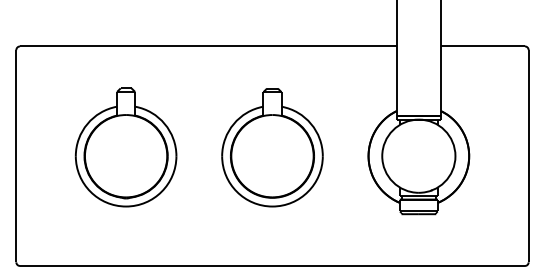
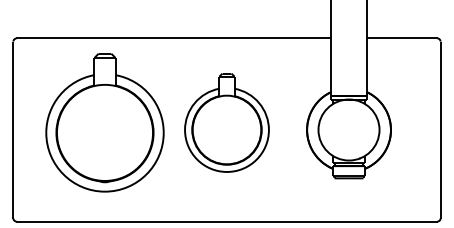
part: (125, 147) -> (104, 122), size x1.4

